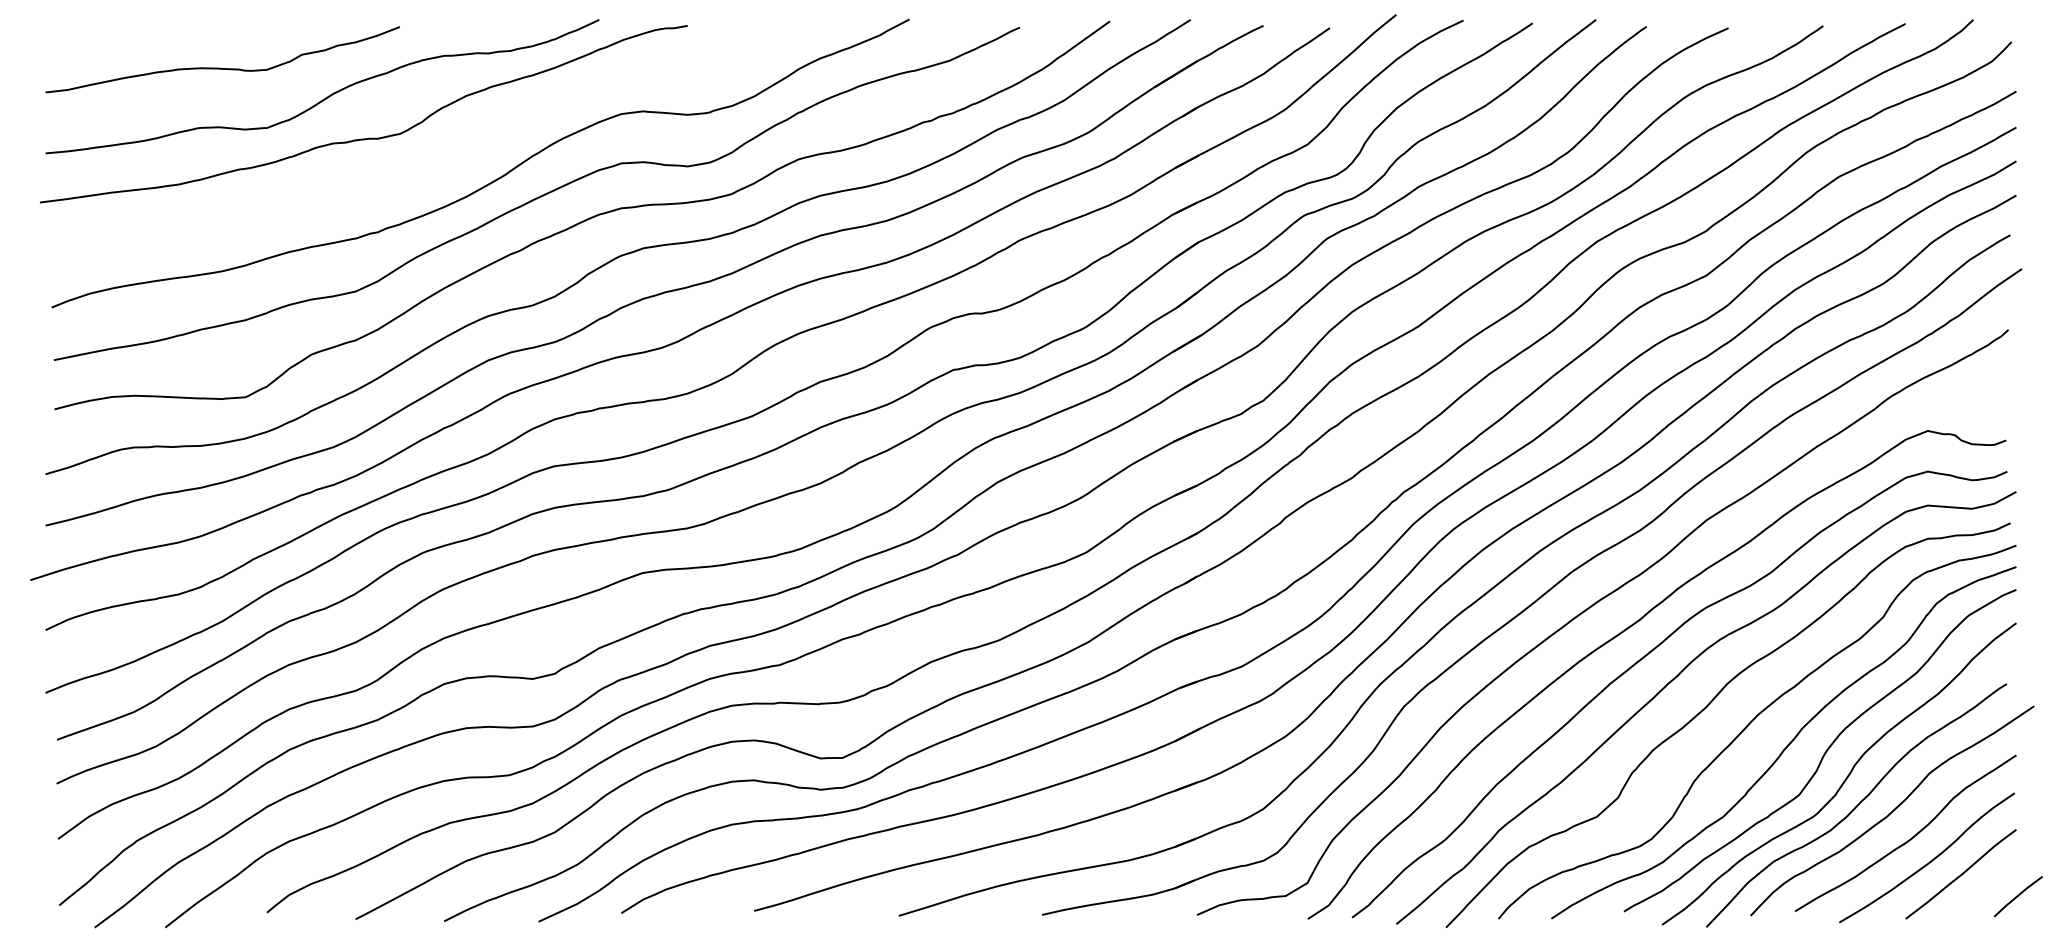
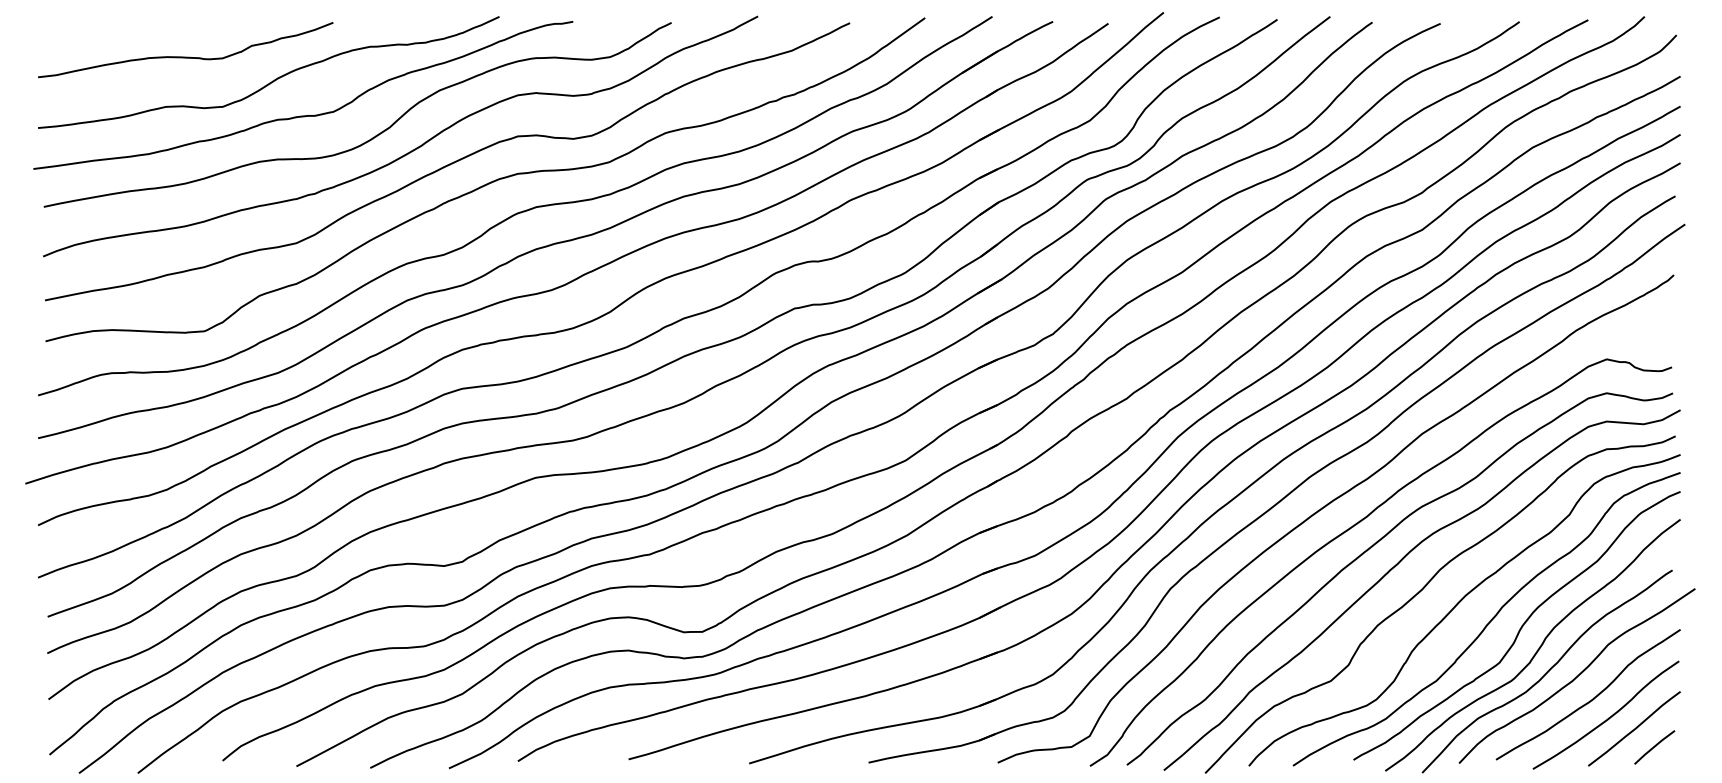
curve: (445, 165) -> (371, 138), added
line: (2017, 896) -> (1653, 747), moved

